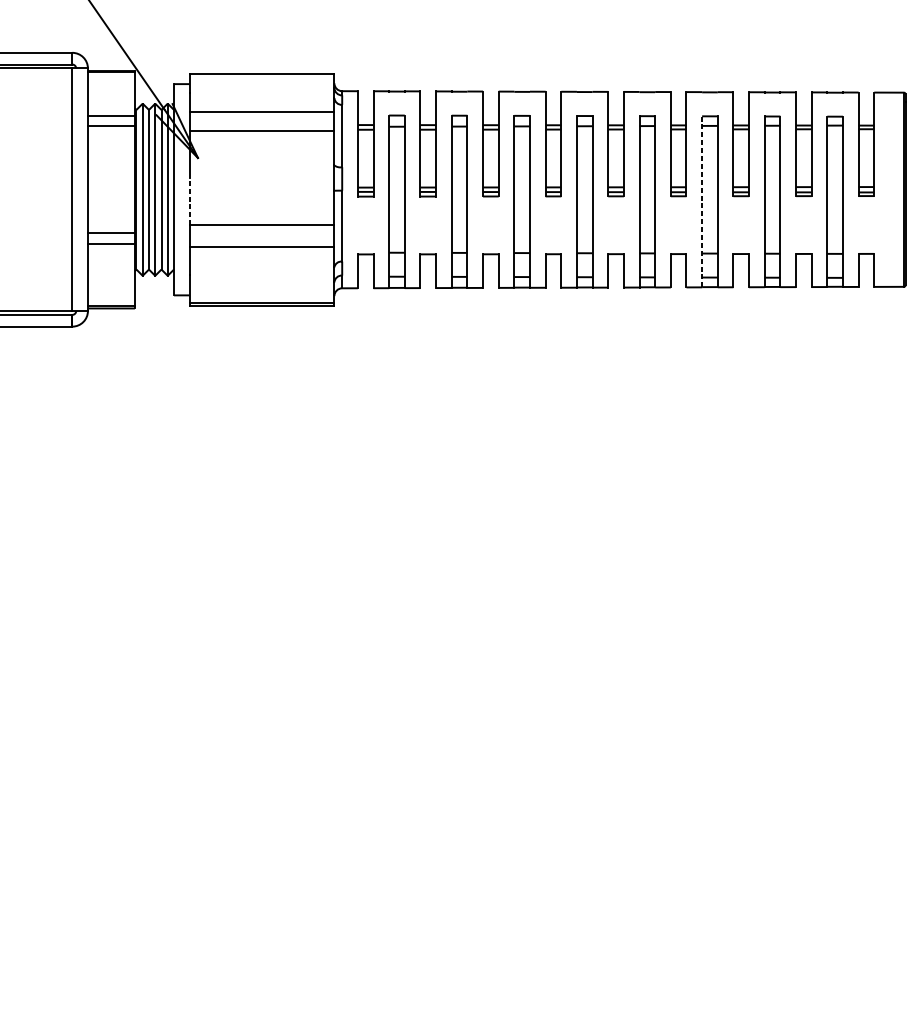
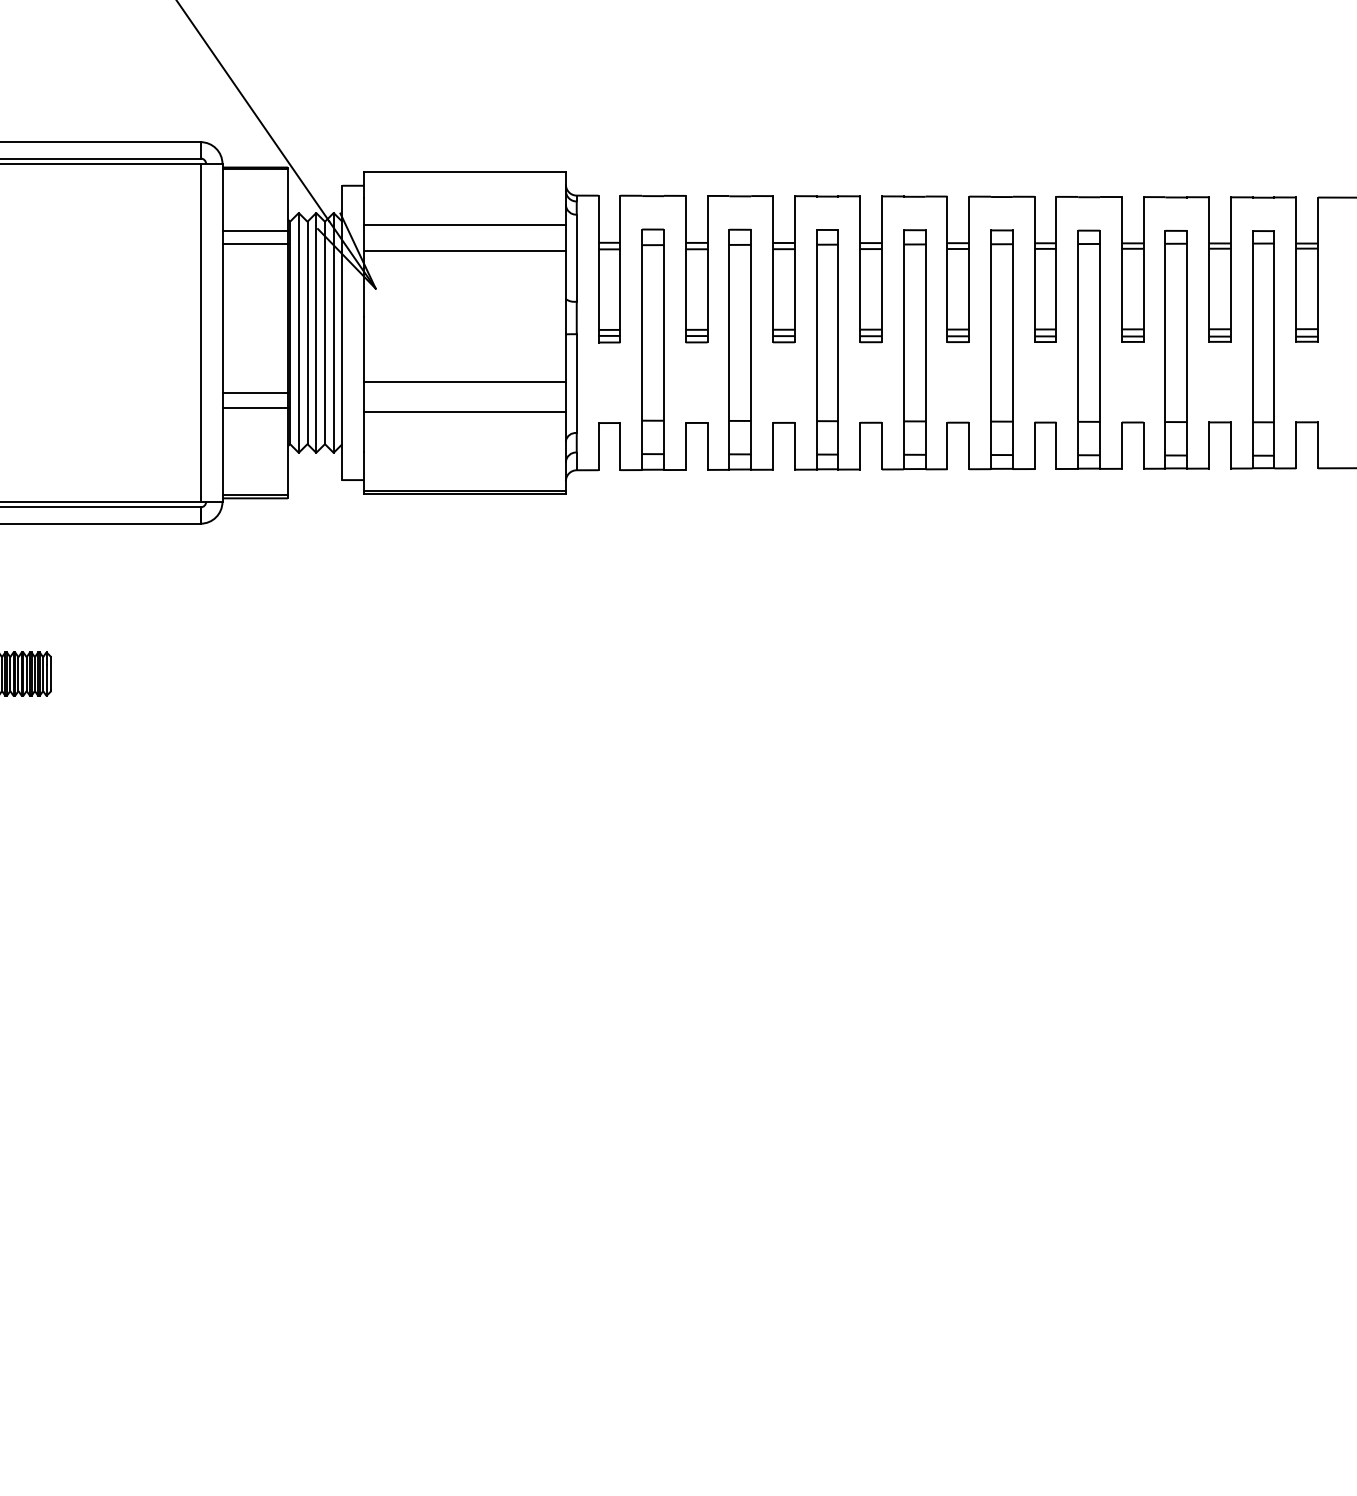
line: (189, 201) -> (364, 349), dashed -> solid
line: (702, 201) -> (1078, 349), dashed -> solid

